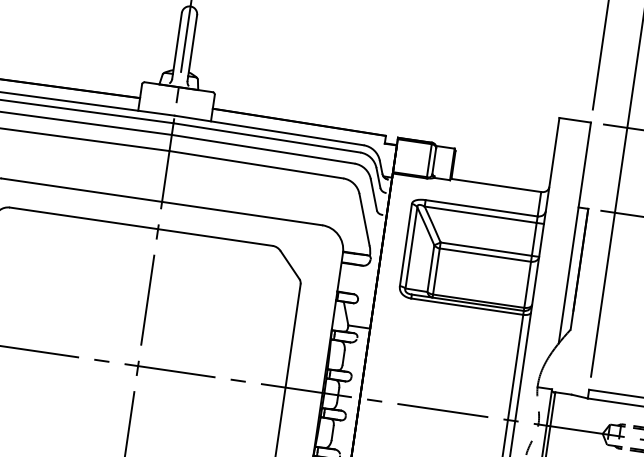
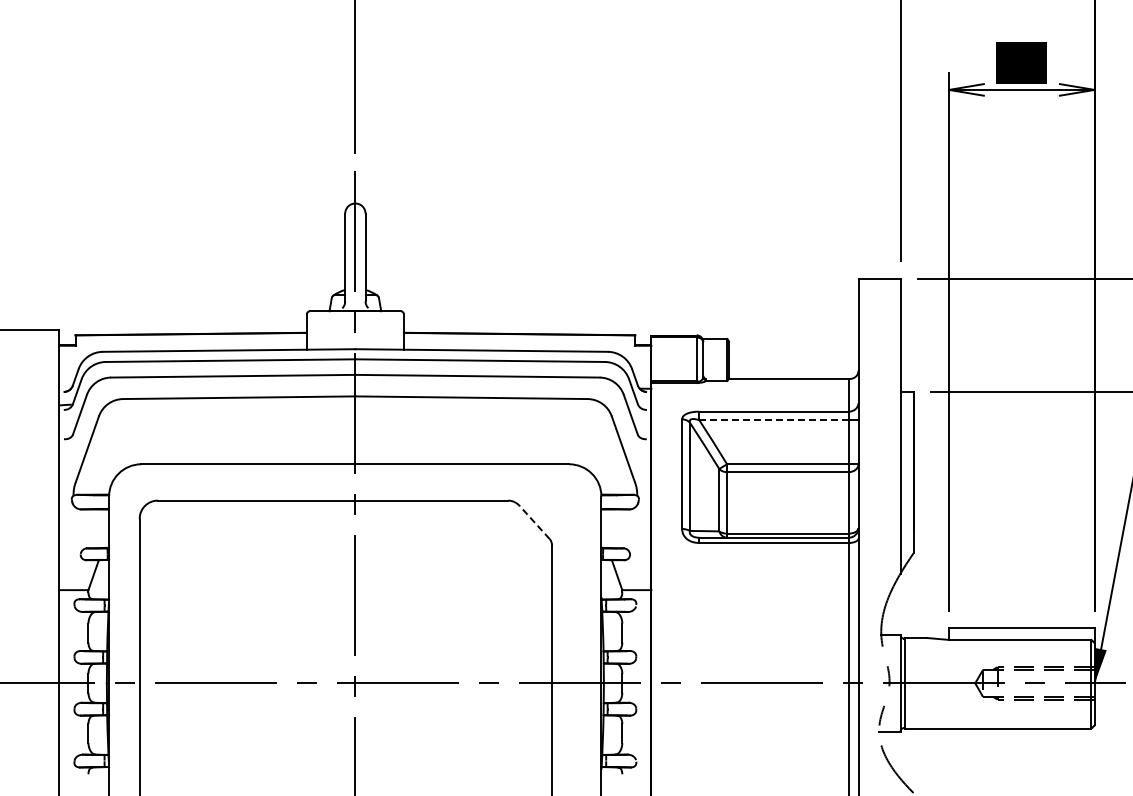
line: (480, 214) -> (774, 420), solid -> dashed
line: (289, 265) -> (534, 522), solid -> dashed

